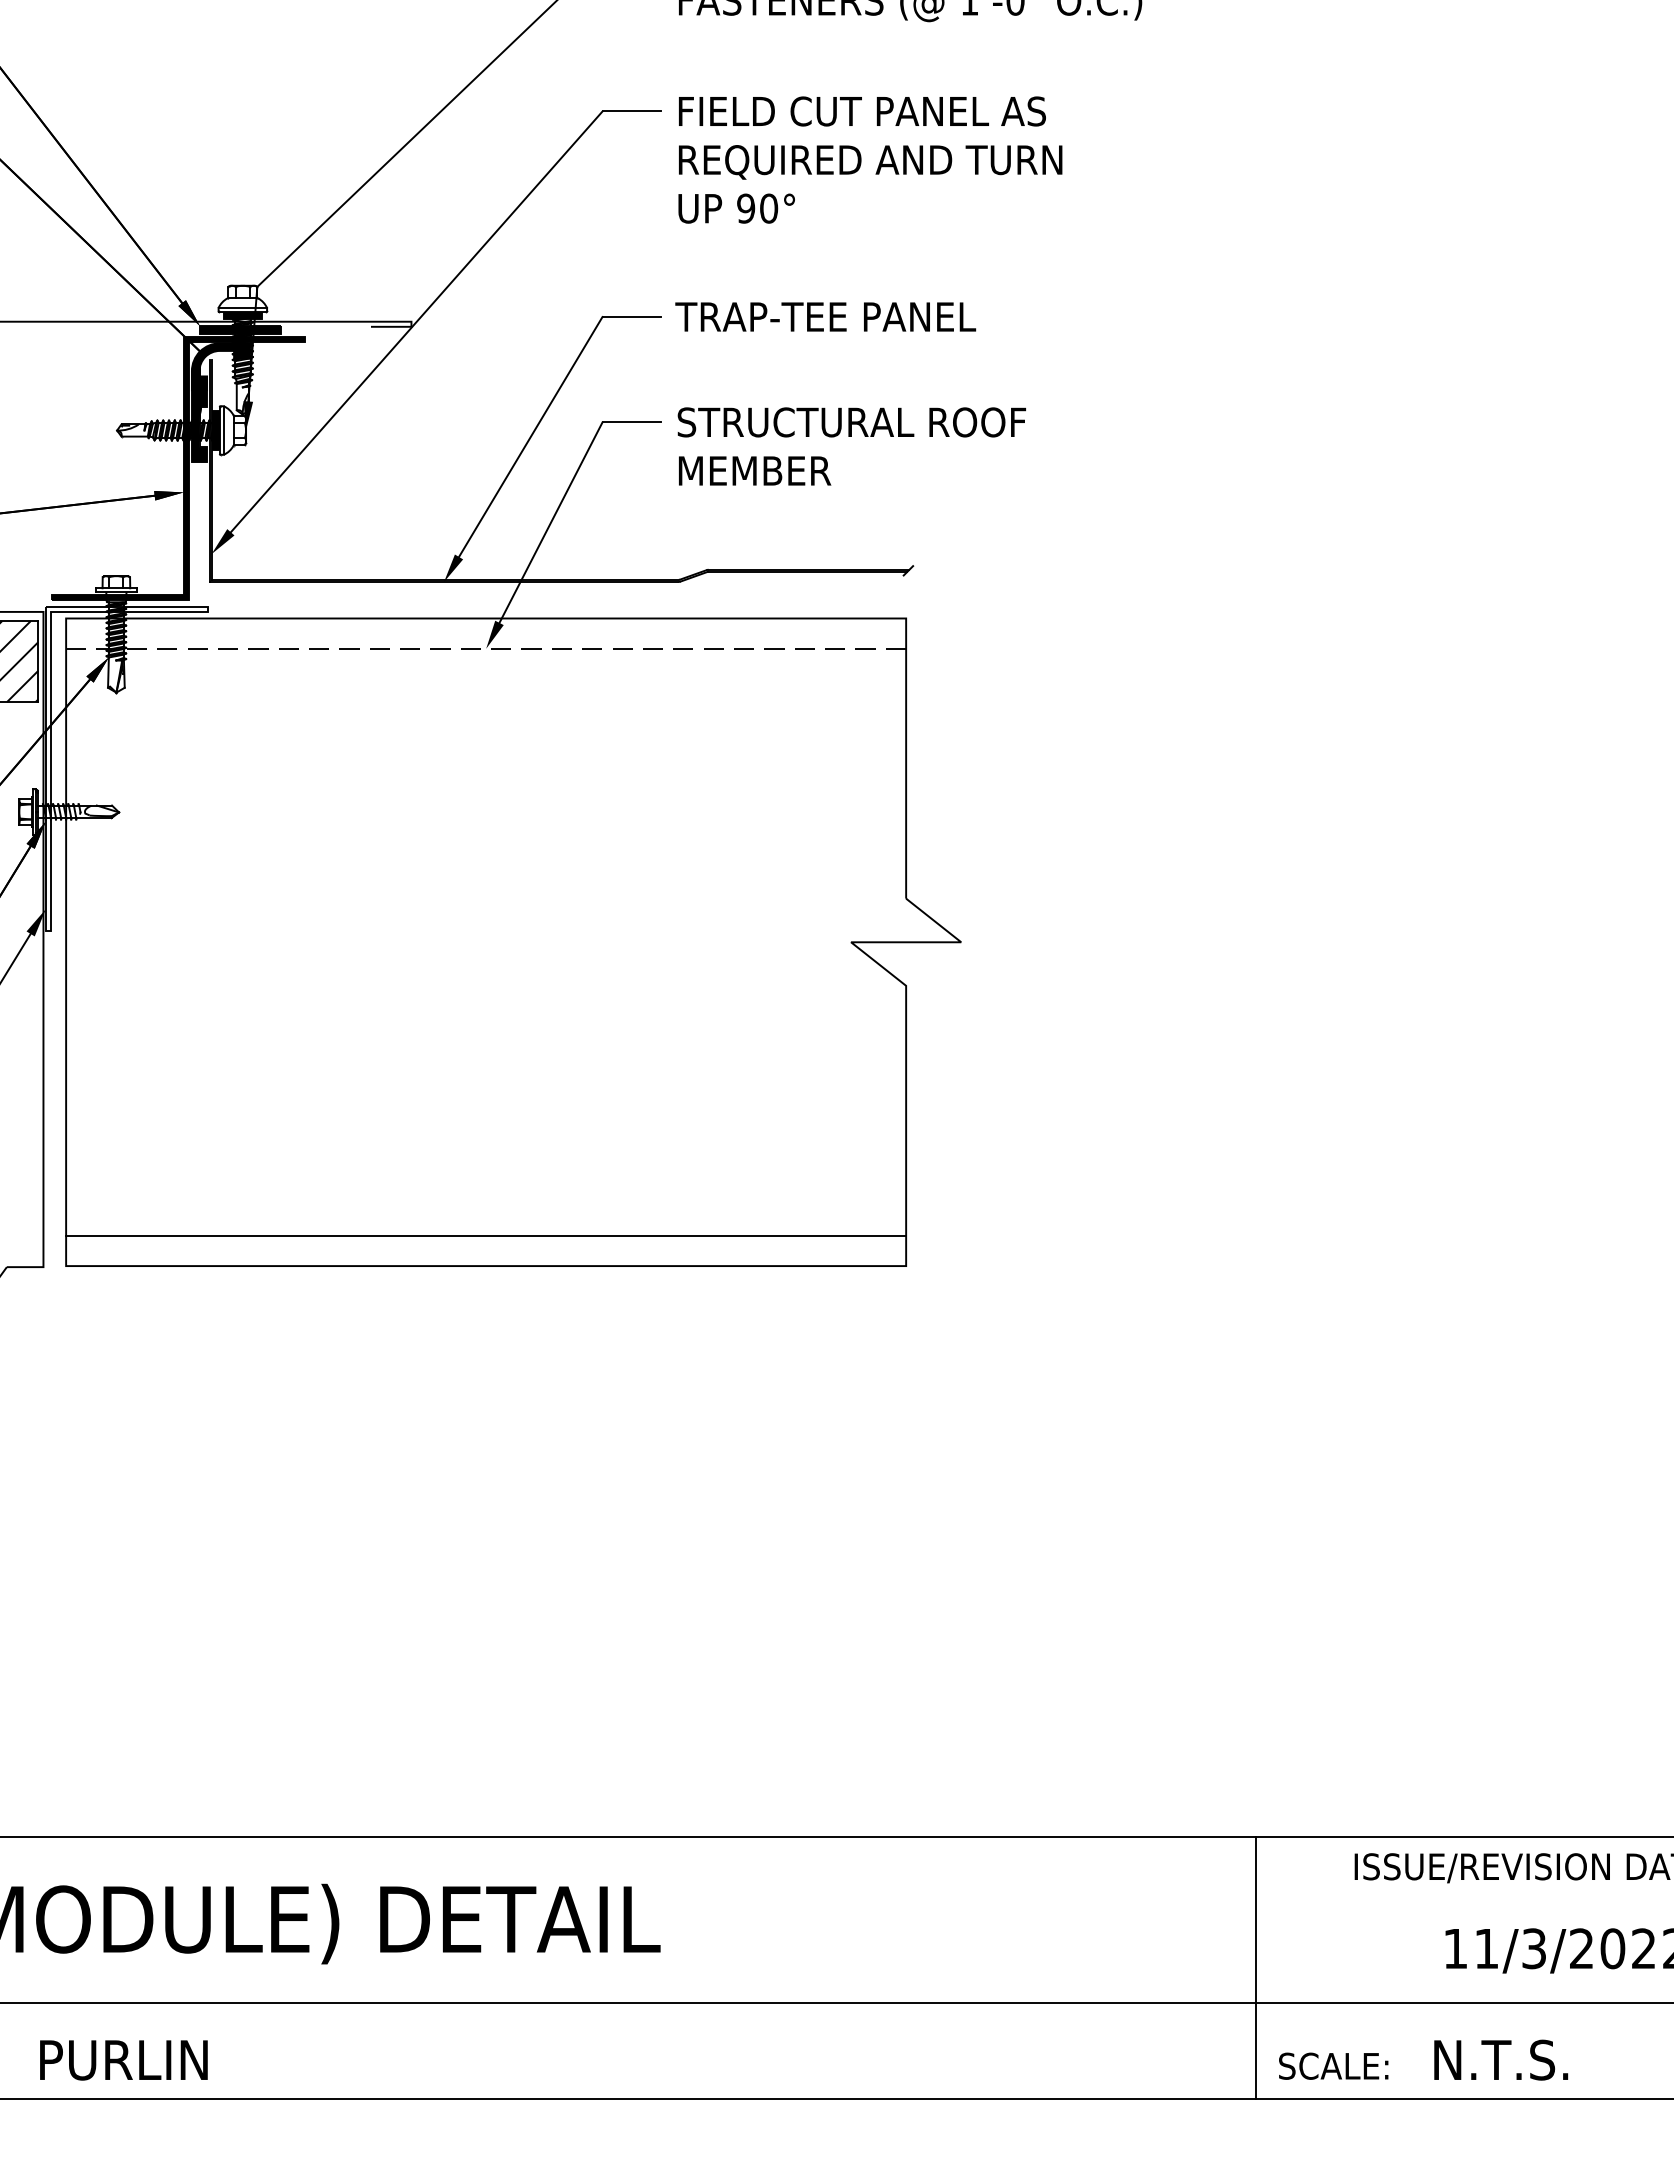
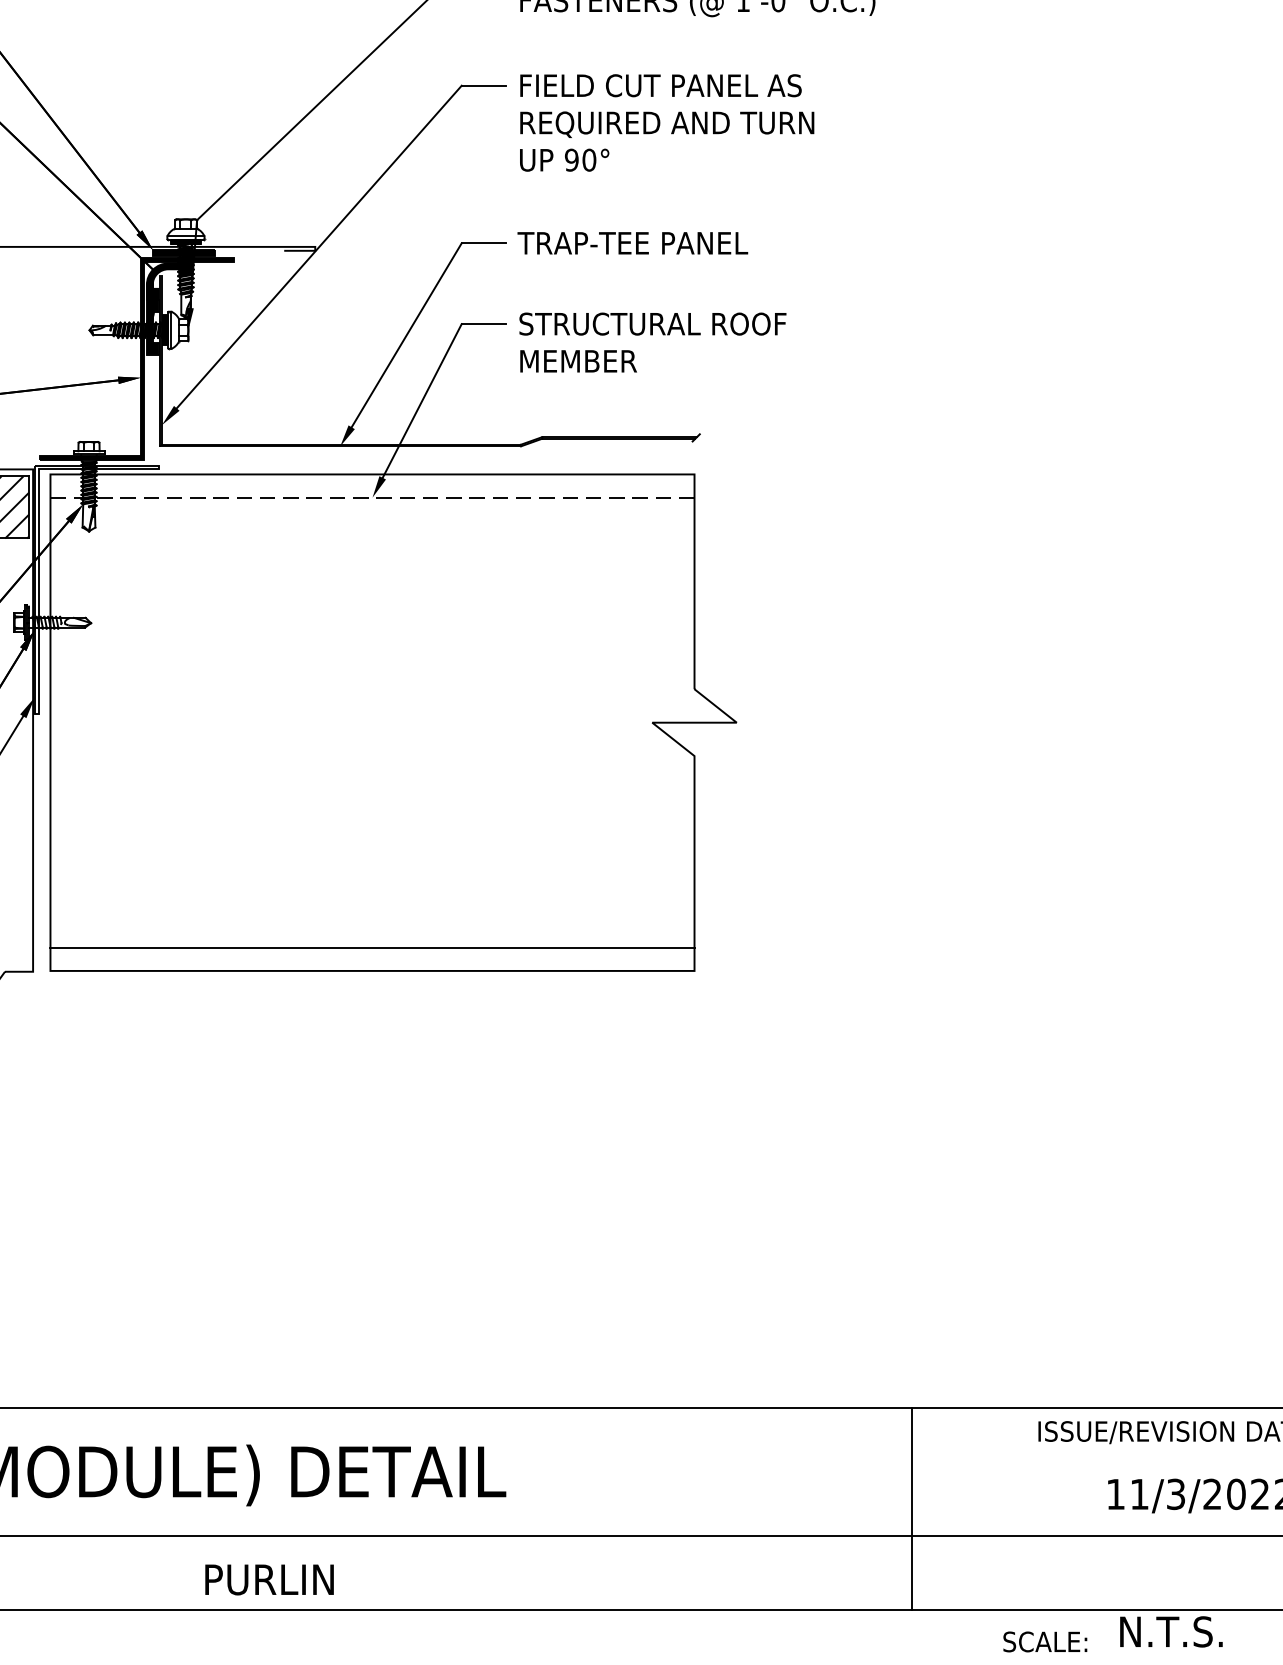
line: (1255, 1967) -> (911, 1508), moved
text: (1501, 2059) -> (1171, 1631), moved
text: (123, 2060) -> (269, 1580), moved
text: (1333, 2065) -> (1045, 1641), moved

